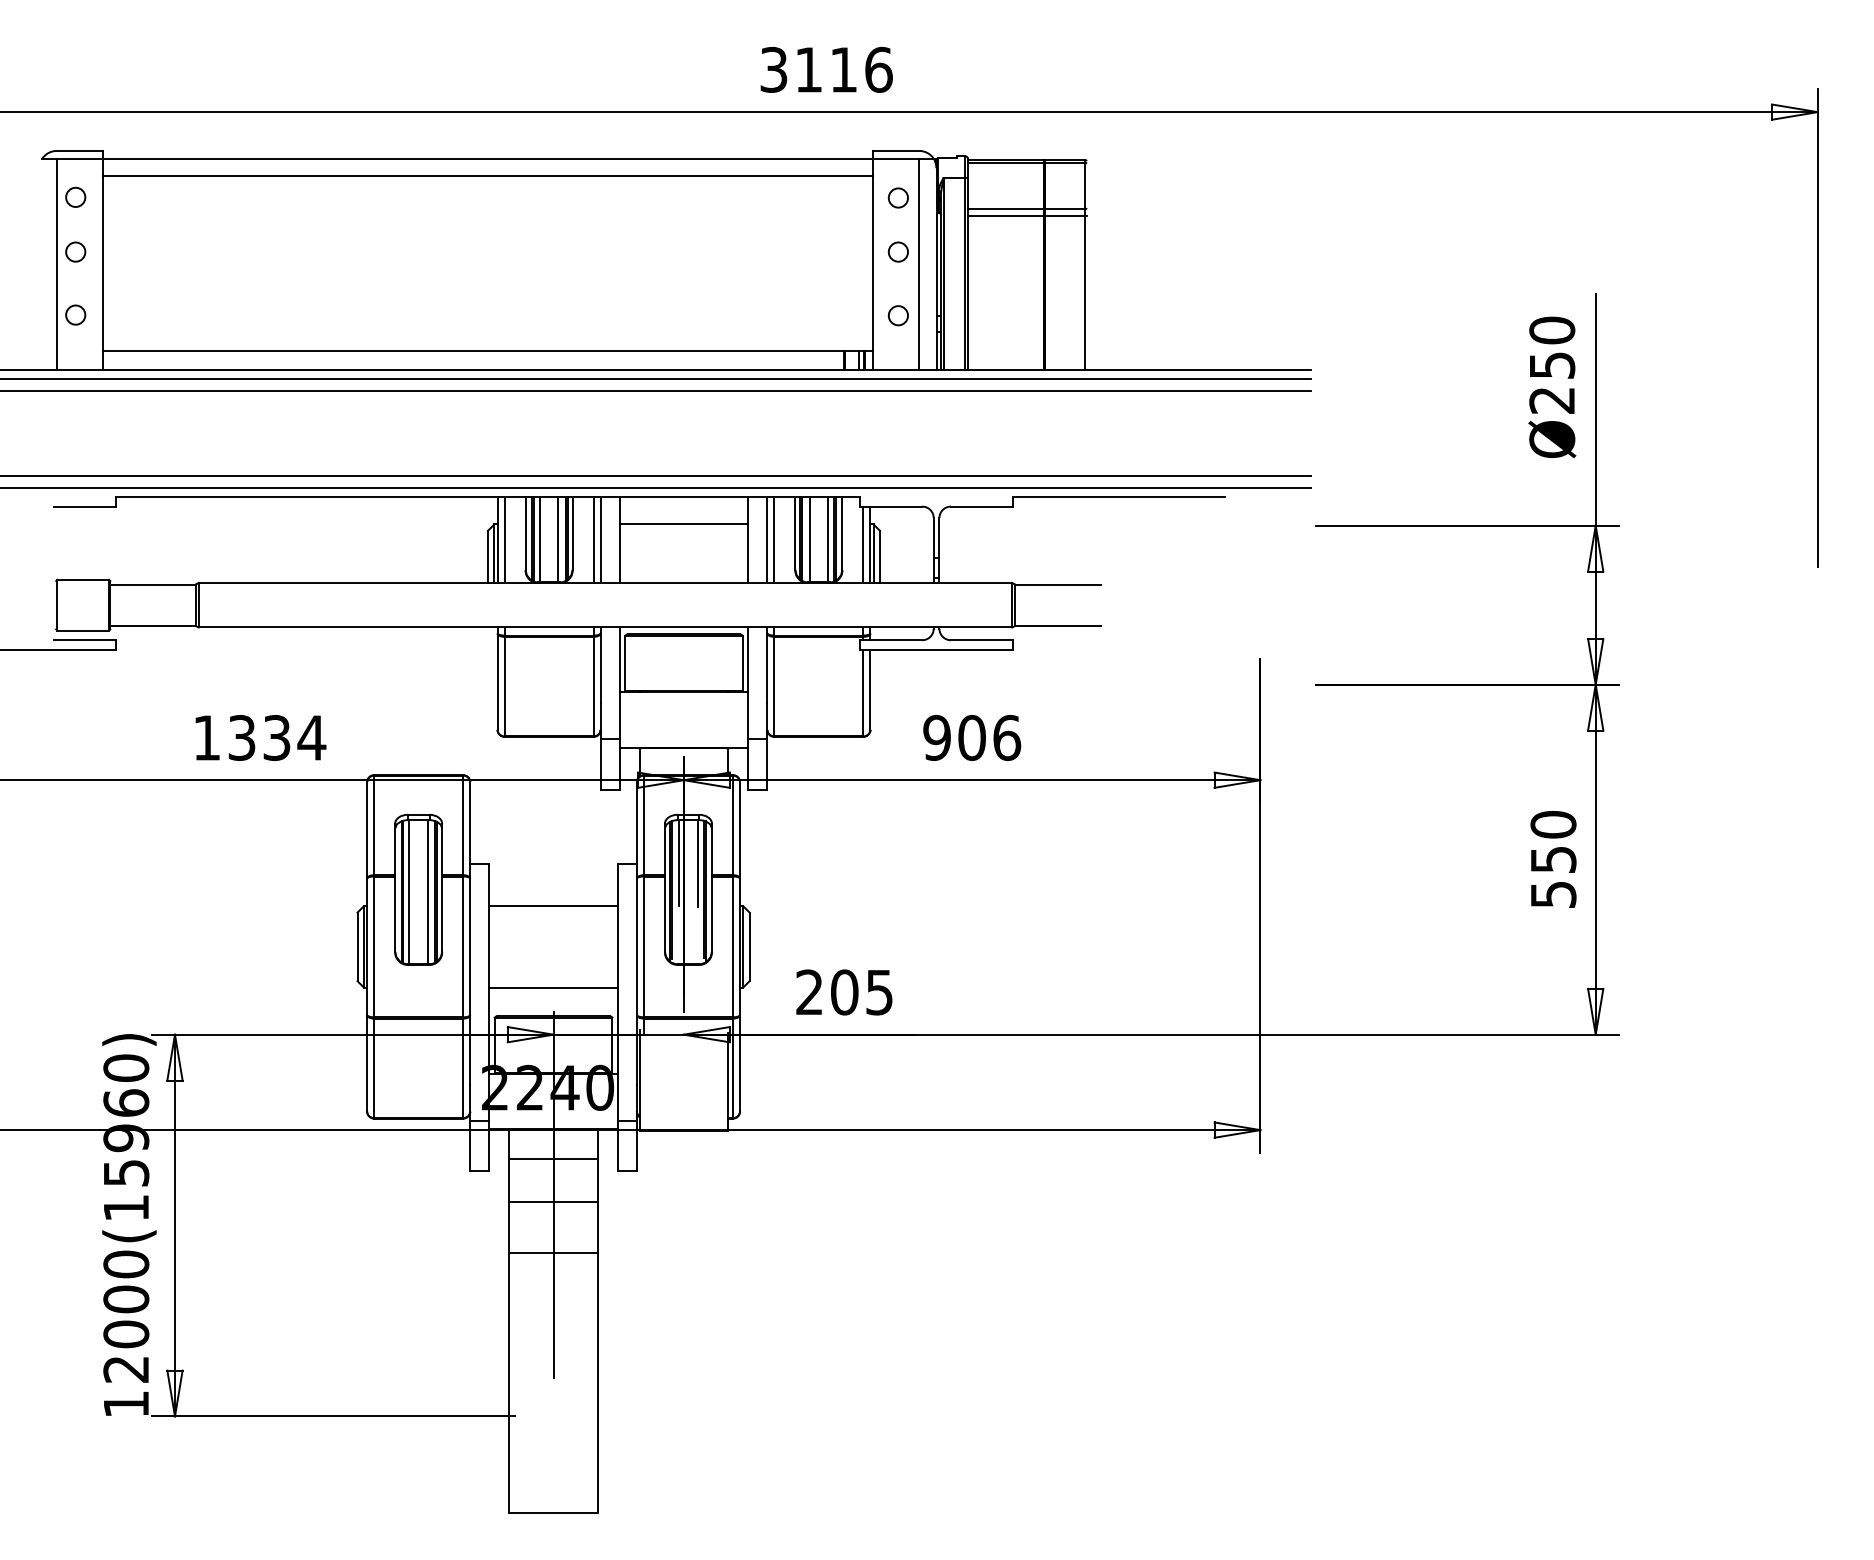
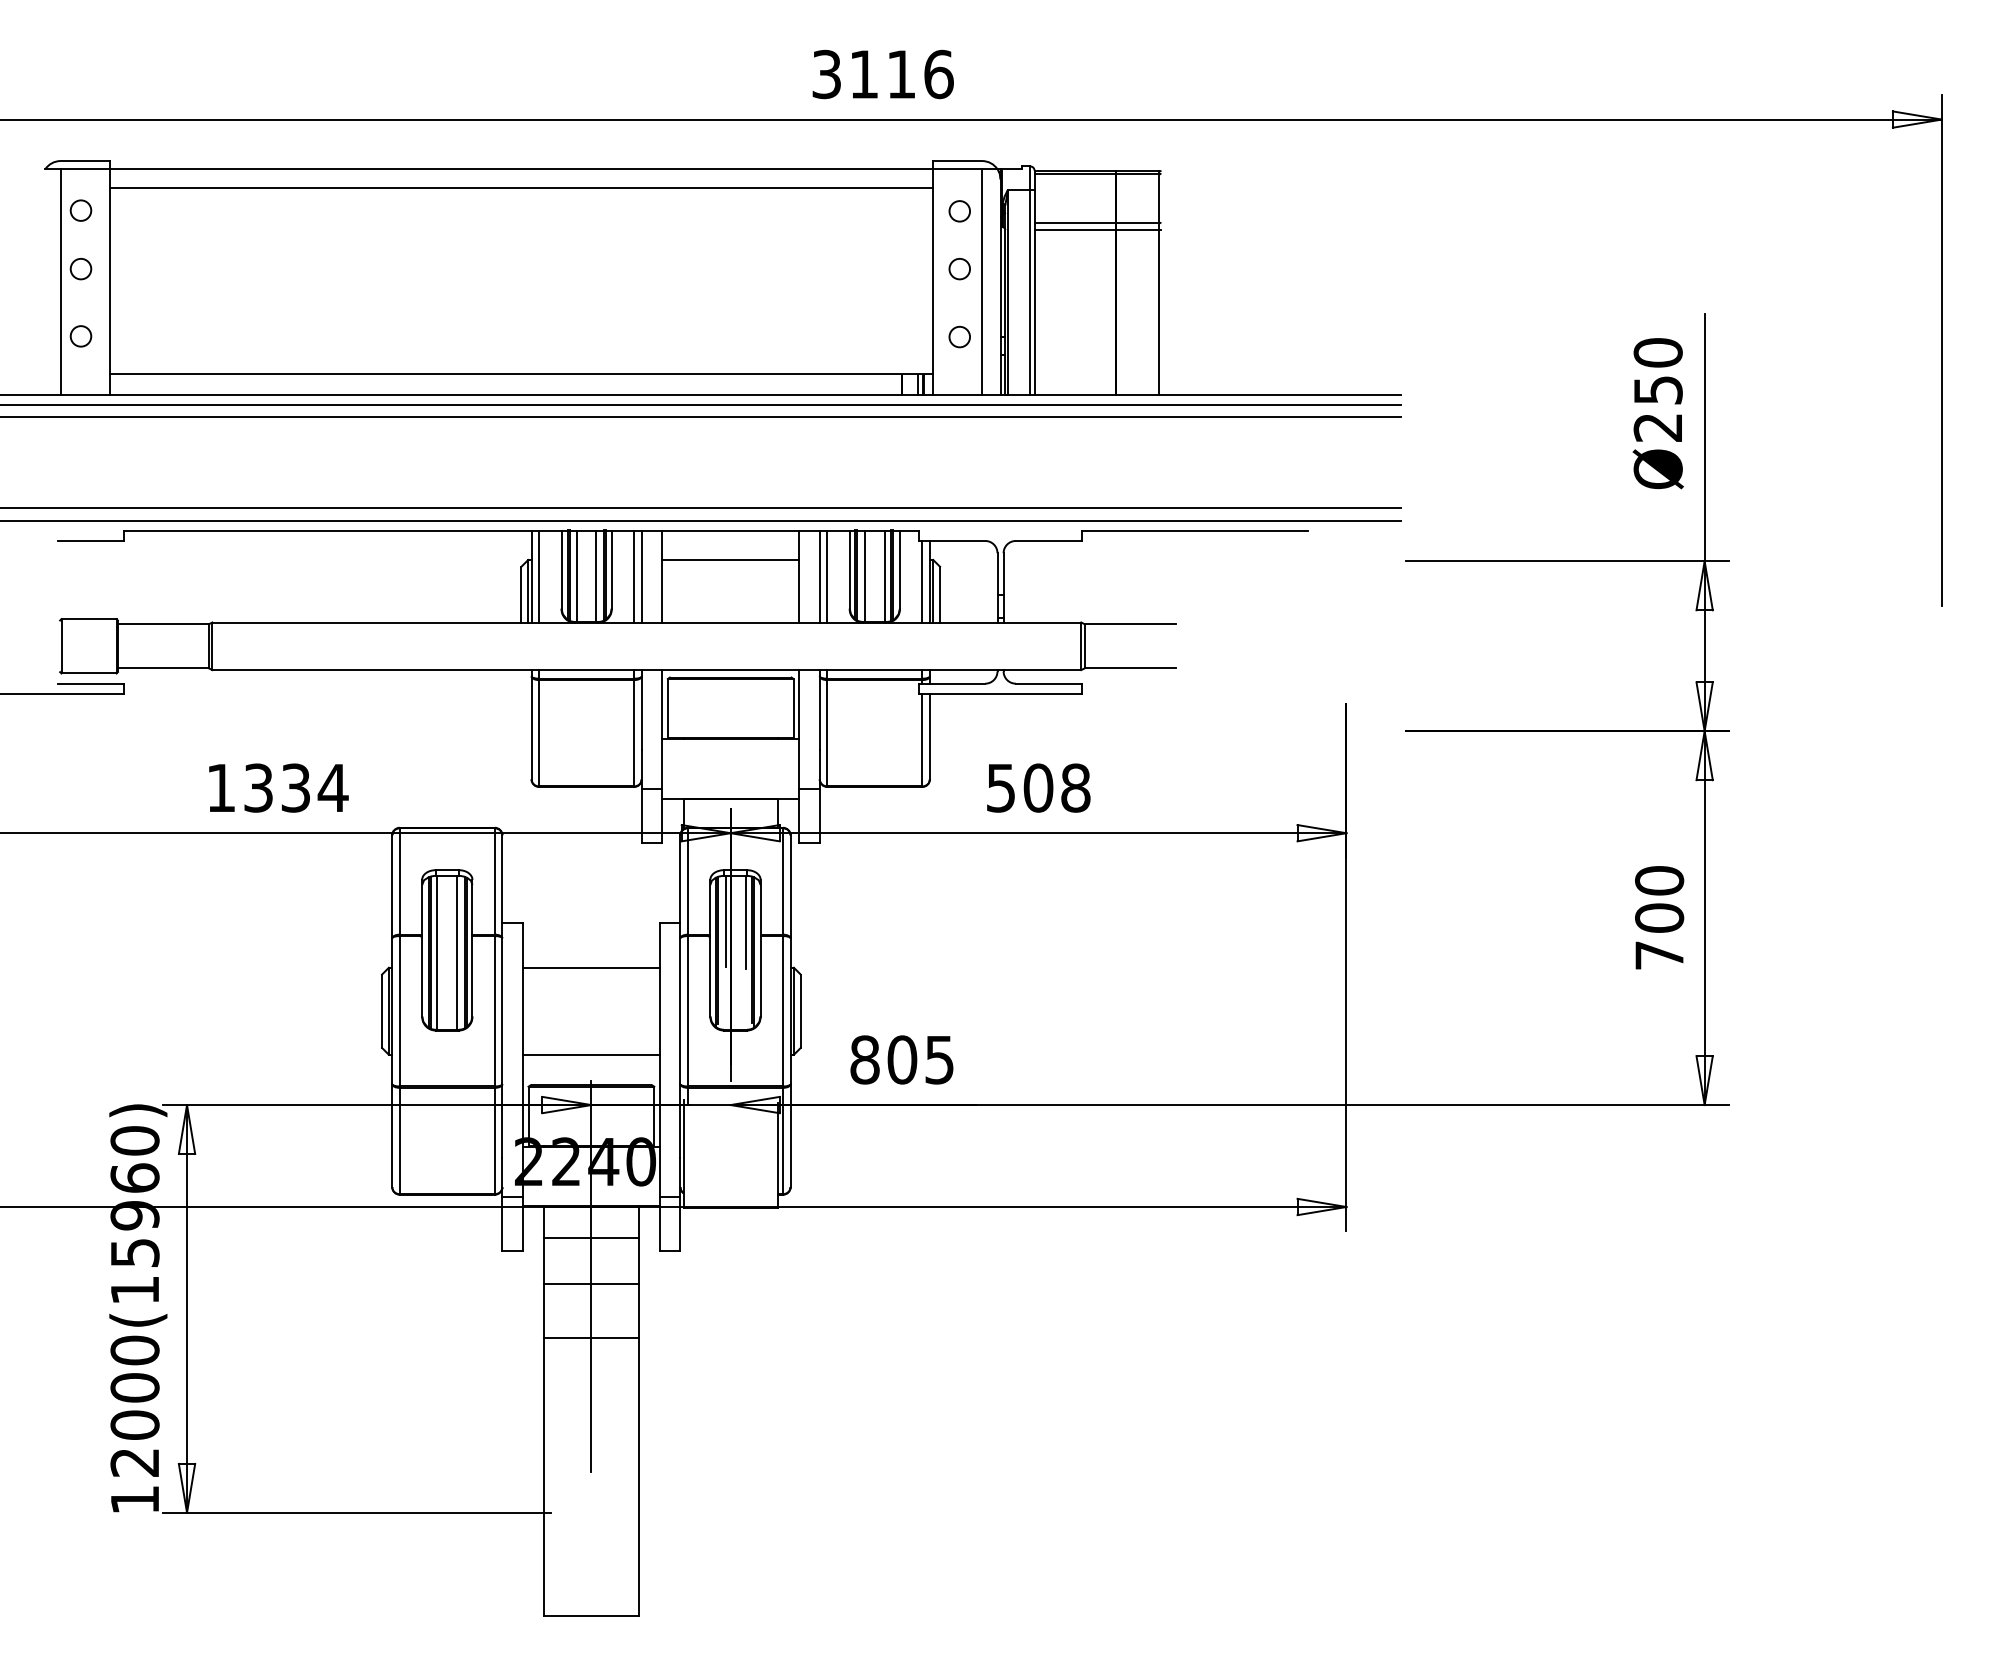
text: (972, 737) -> (1038, 787), 906 -> 508
text: (1553, 876) -> (1659, 936), 550 -> 700
text: (809, 992) -> (864, 1059), 205 -> 805

